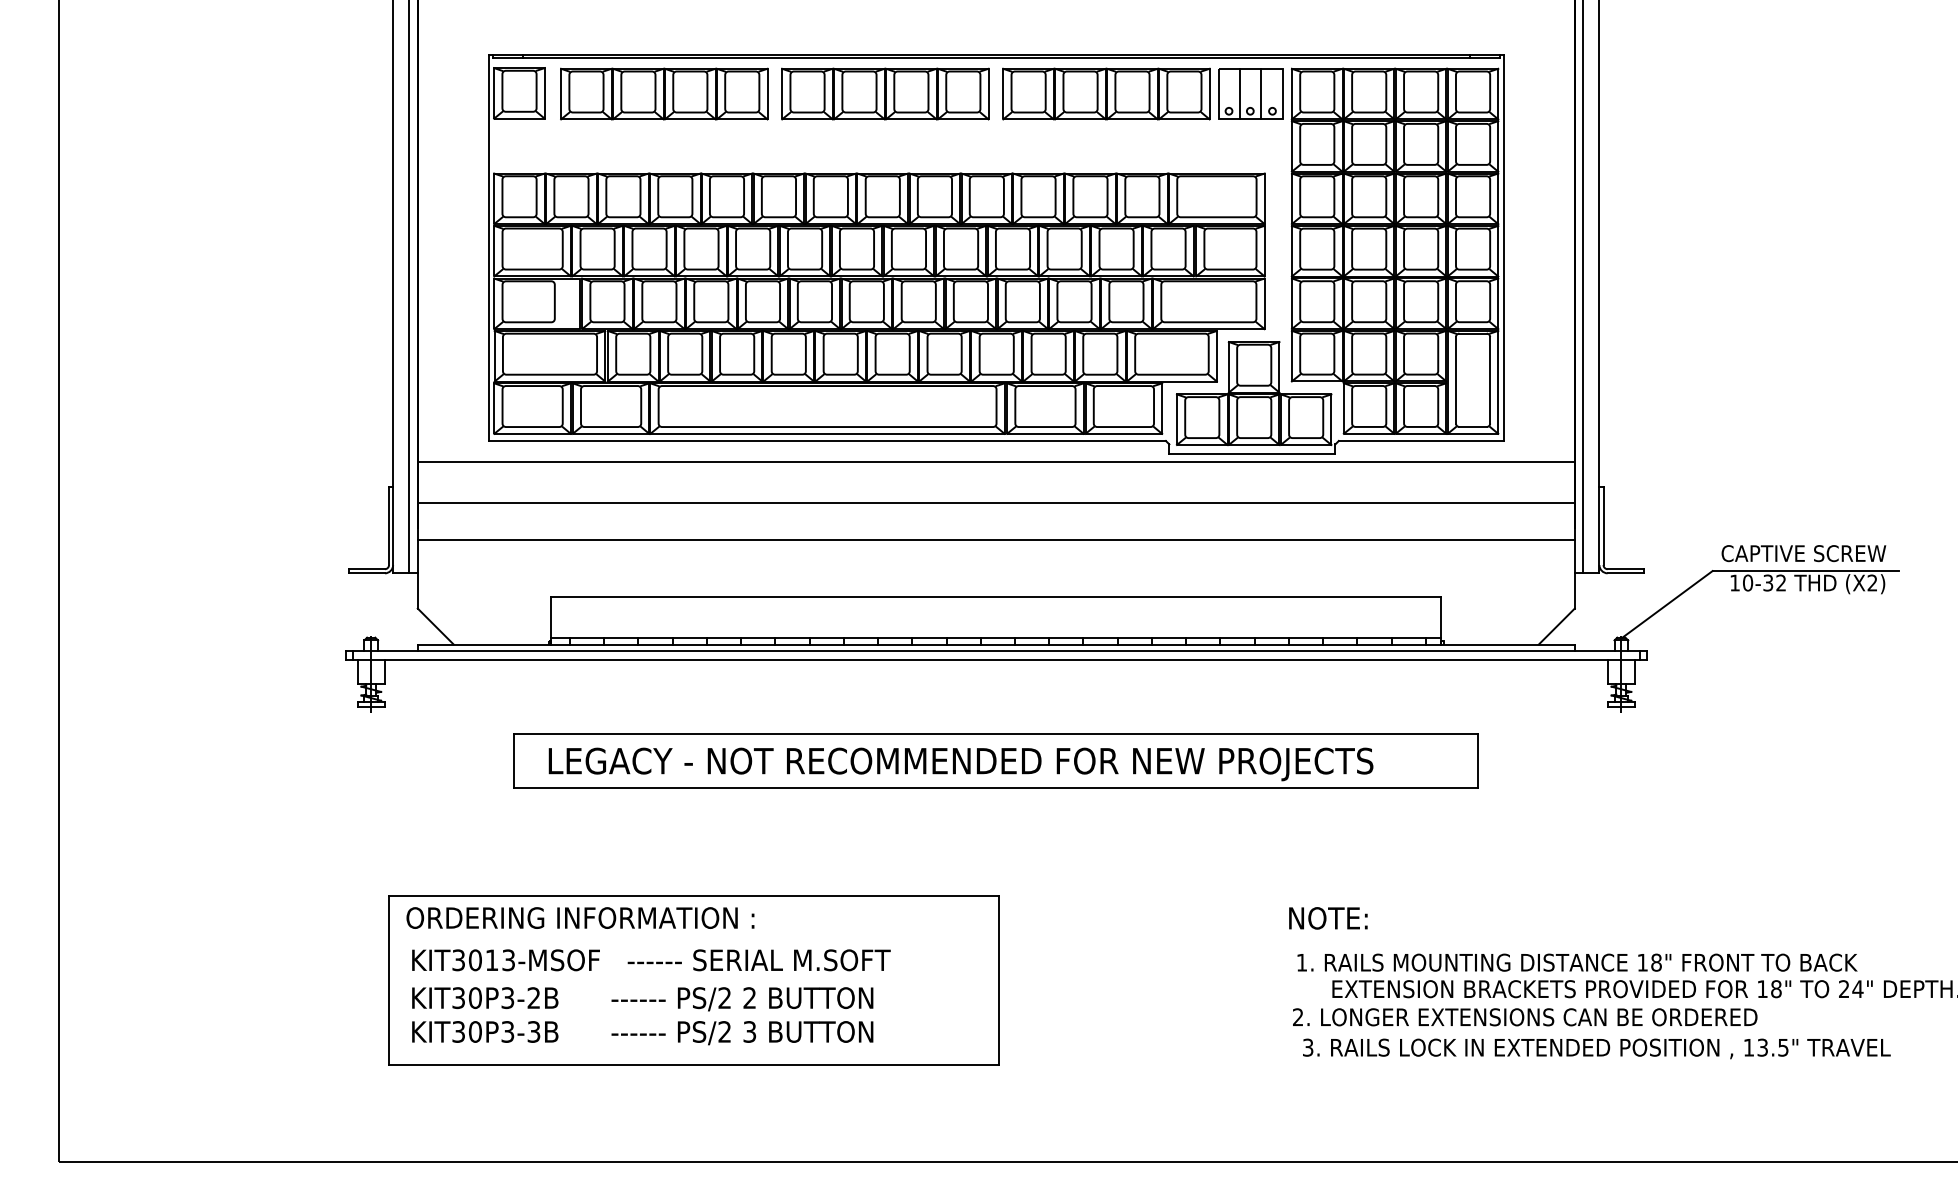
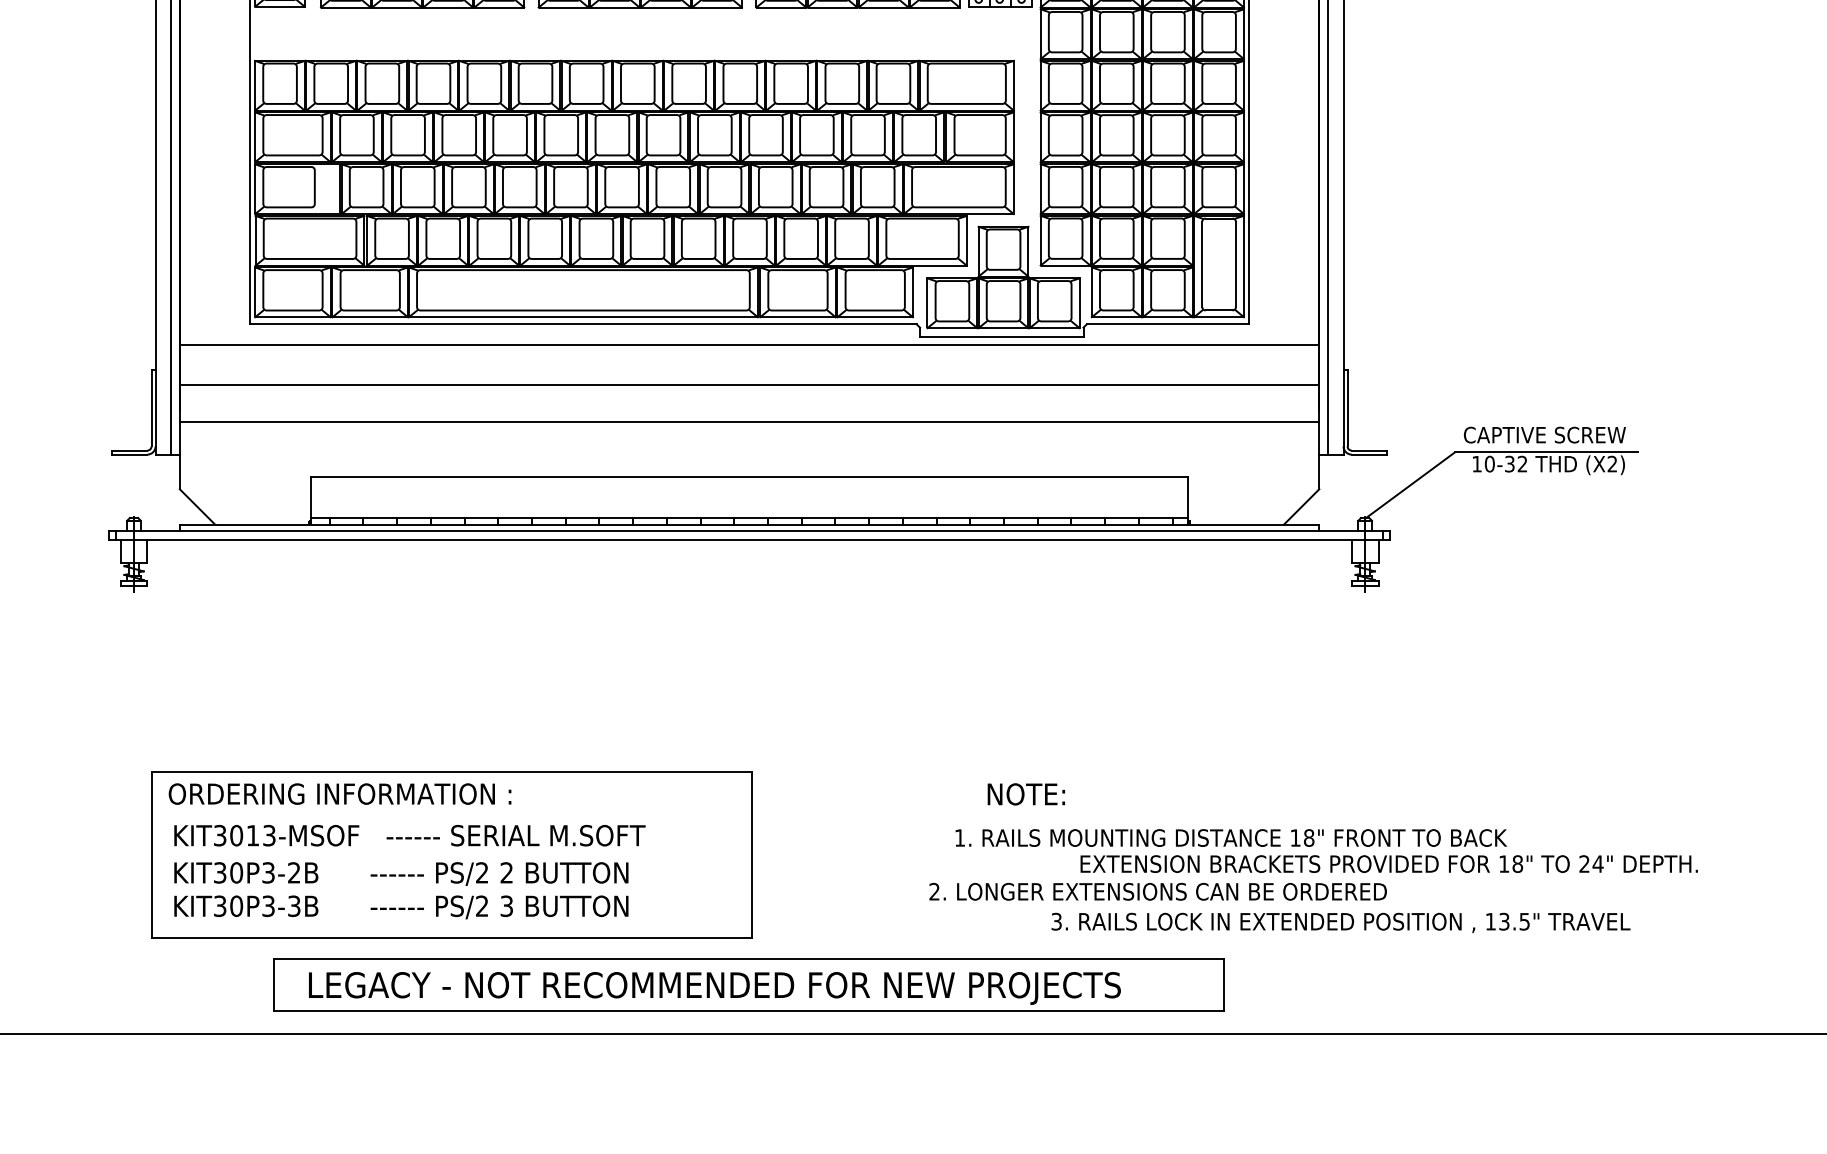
part: (995, 760) -> (748, 984), moved
text: (1328, 918) -> (1026, 794), moved
text: (1577, 962) -> (1231, 837), moved
text: (1525, 1017) -> (1158, 892), moved

